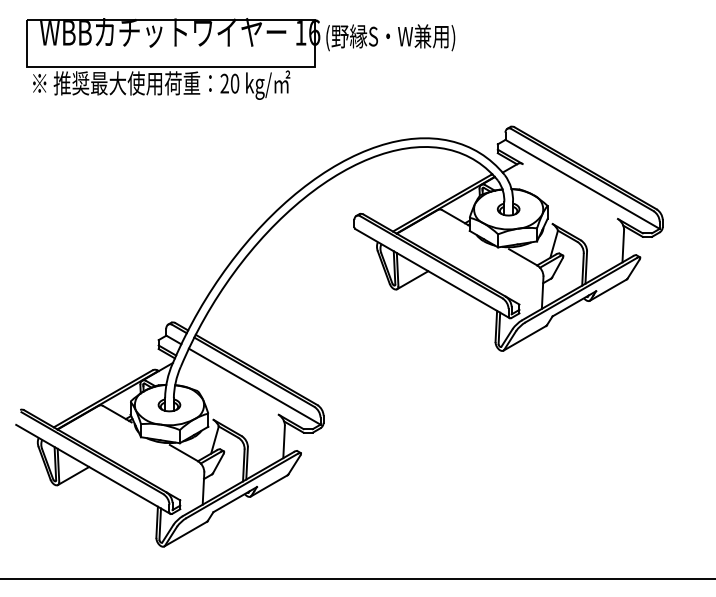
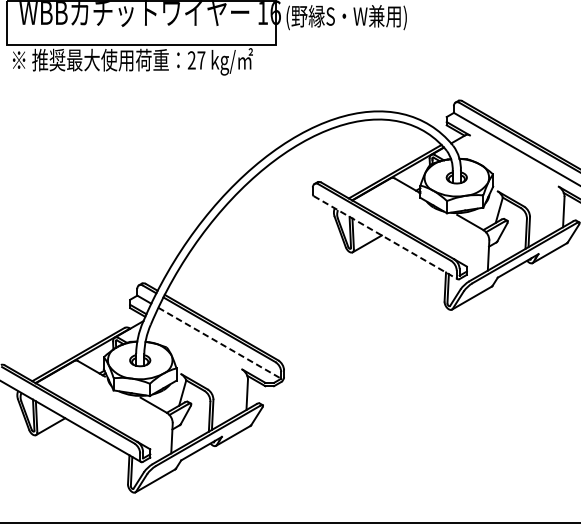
text: (234, 83) -> (200, 60), 20 -> 27
line: (432, 273) -> (385, 237), solid -> dashed
line: (255, 386) -> (220, 343), solid -> dashed

